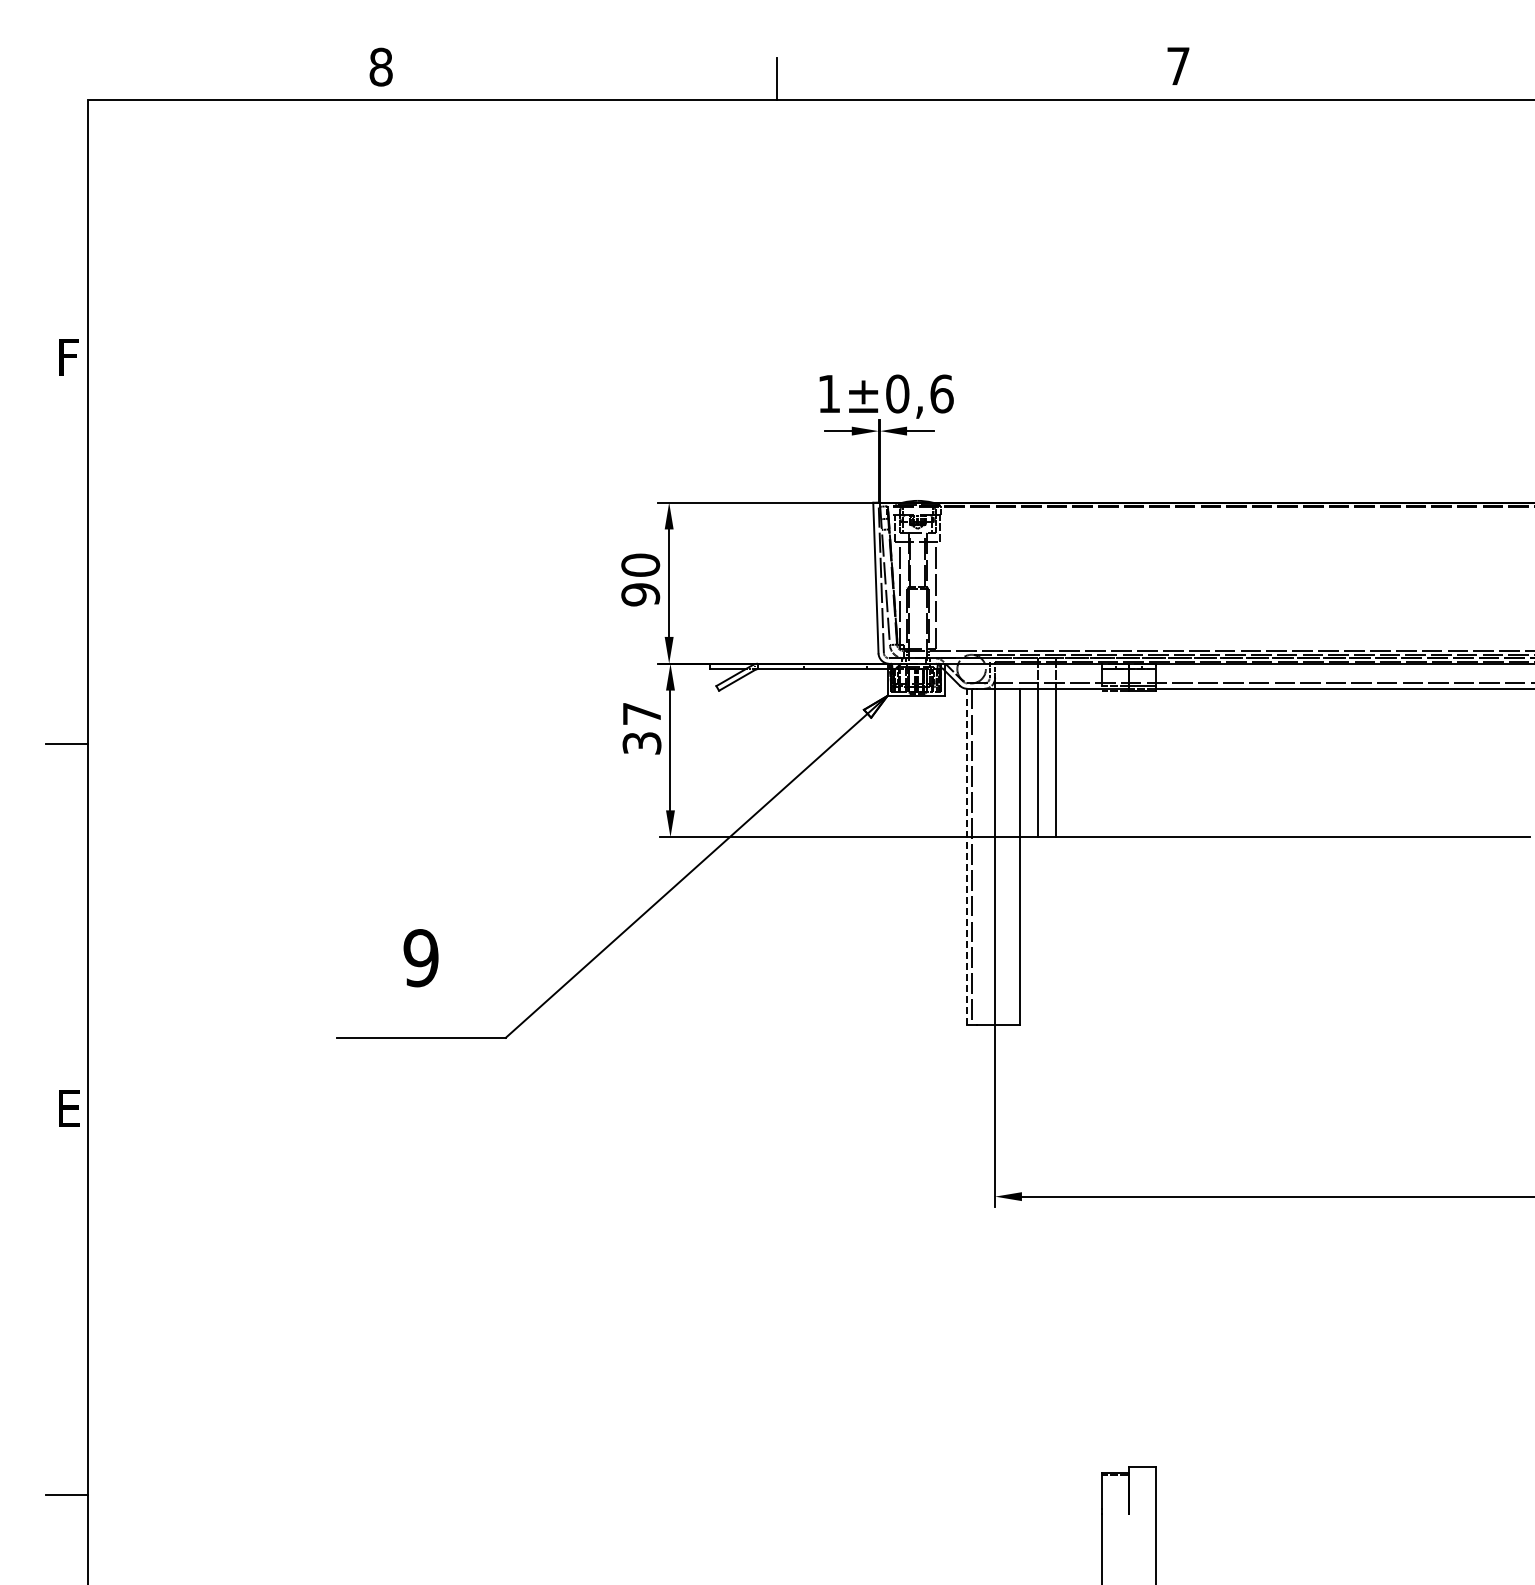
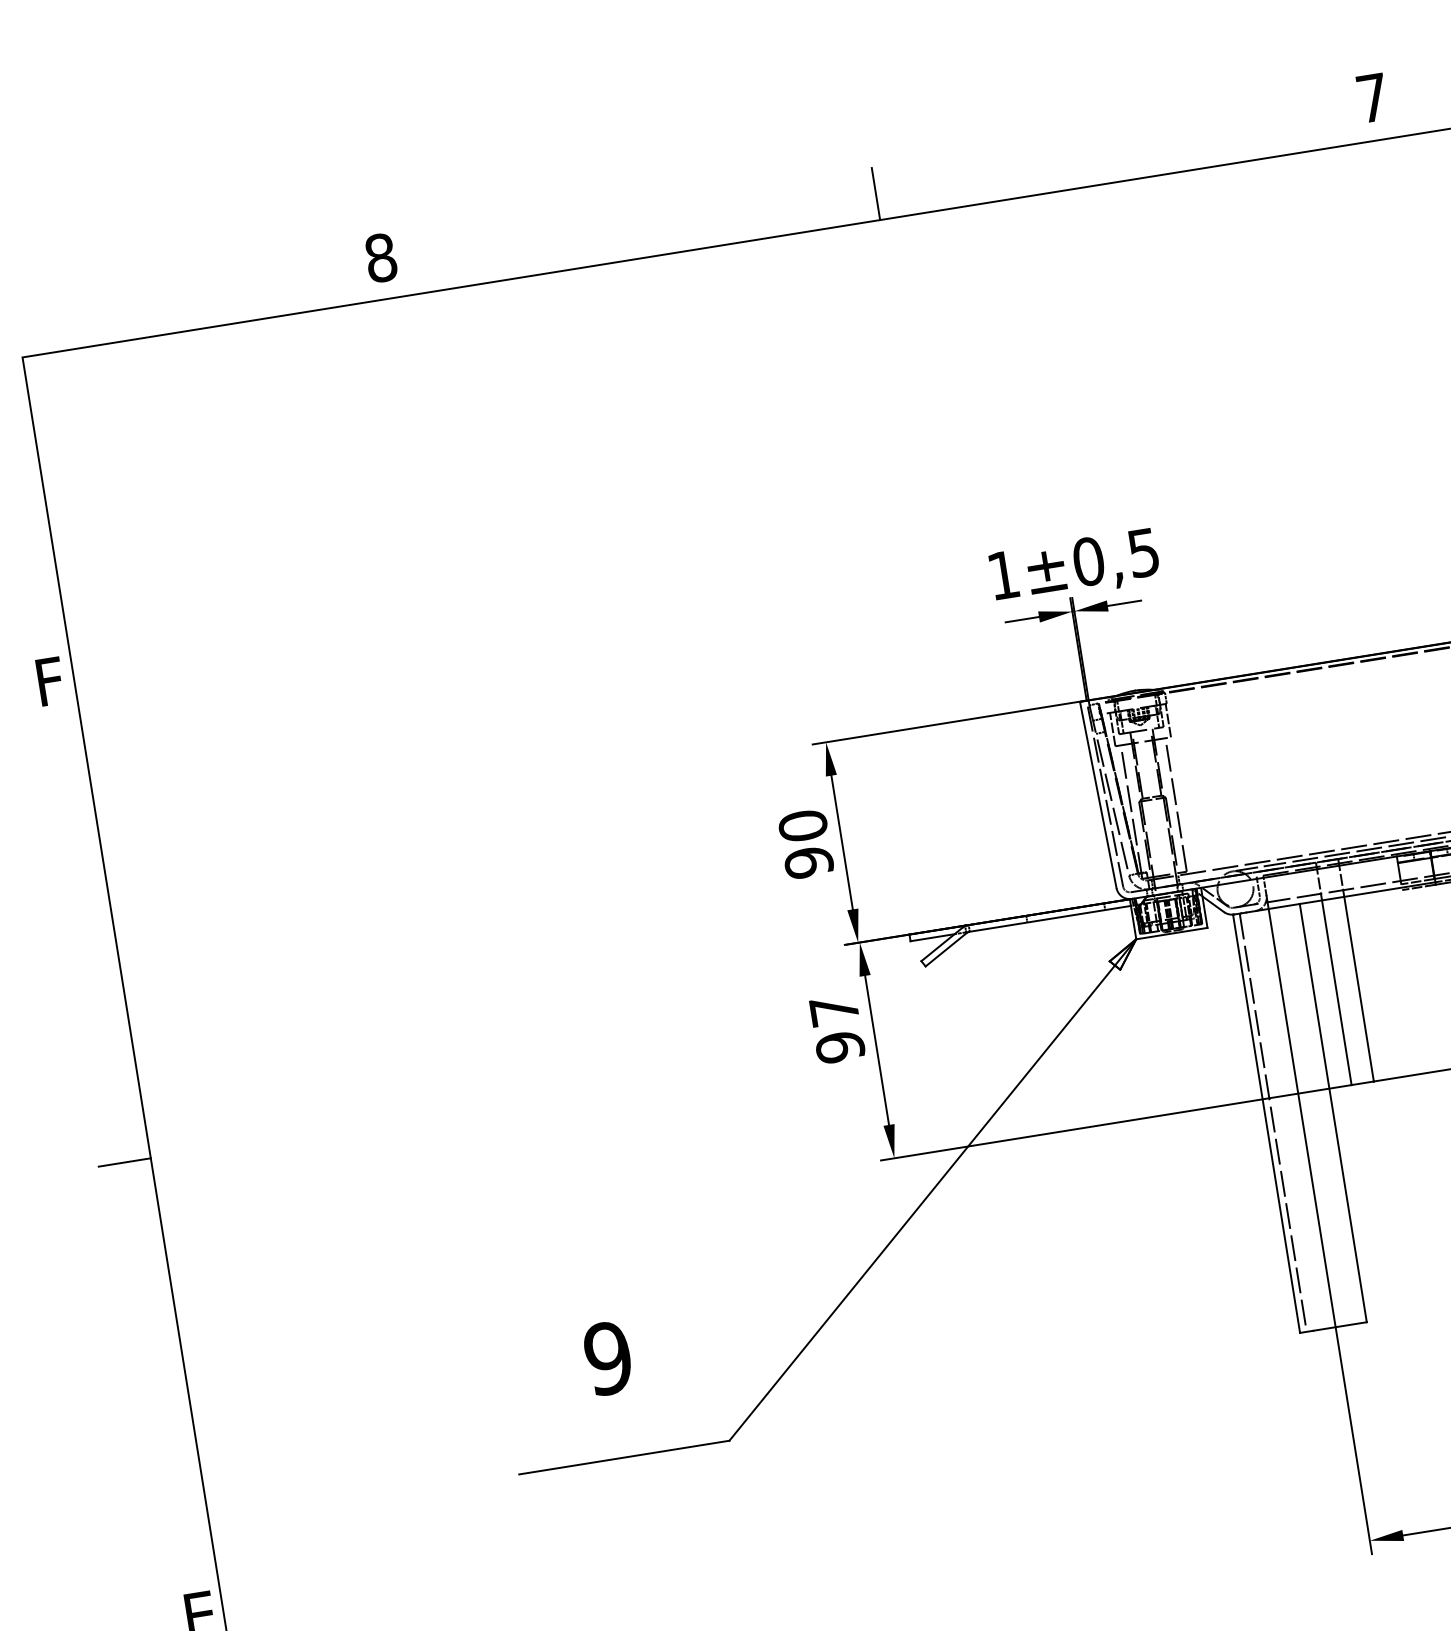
text: (941, 393) -> (1143, 552), ±0,6 -> ±0,5
text: (641, 743) -> (839, 1047), 37 -> 97
line: (966, 856) -> (1266, 1123), dashed -> solid

